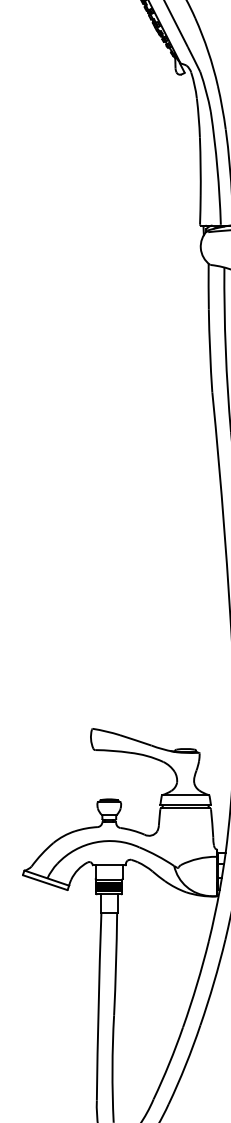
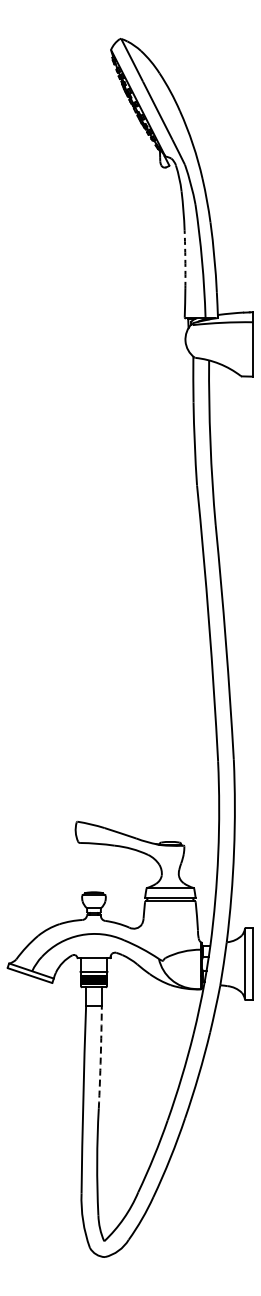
arc: (200, 166) -> (185, 259), solid -> dashed
arc: (115, 964) -> (100, 1057), solid -> dashed

